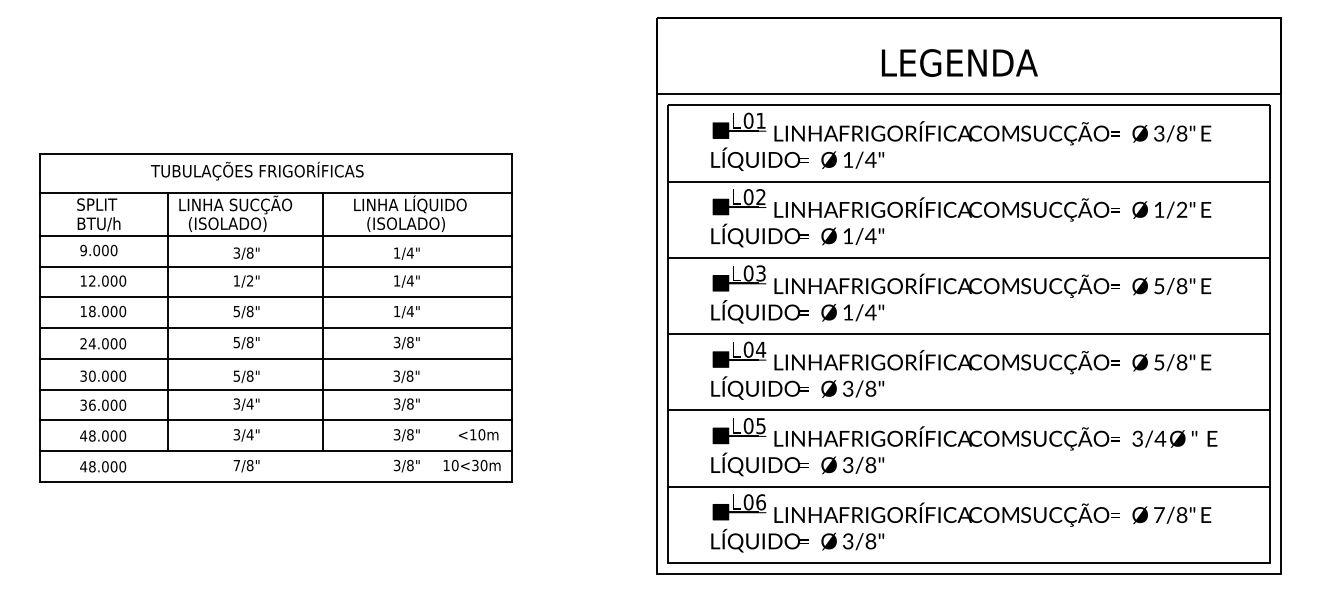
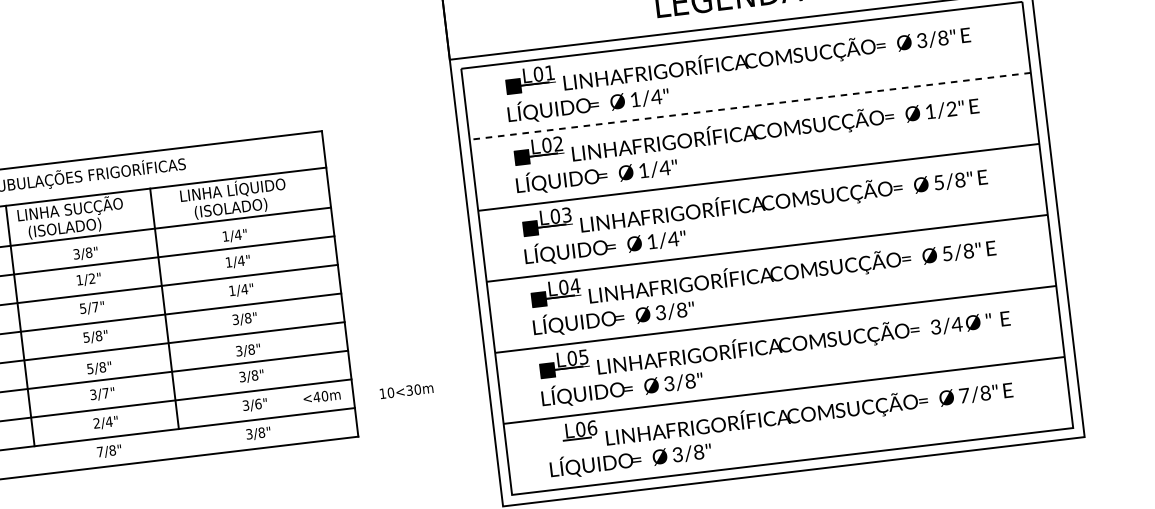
line: (968, 181) -> (749, 106), solid -> dashed
text: (249, 311) -> (94, 307), 5/8" -> 5/7"
text: (249, 403) -> (105, 392), 3/4" -> 3/7"
text: (236, 434) -> (96, 423), 3/4" -> 2/4"
text: (410, 434) -> (258, 403), 3/8" -> 3/6"
text: (472, 434) -> (316, 396), <10m -> <40m
text: (471, 465) -> (406, 390), moved
fill: (739, 511) -> (573, 438), removed

